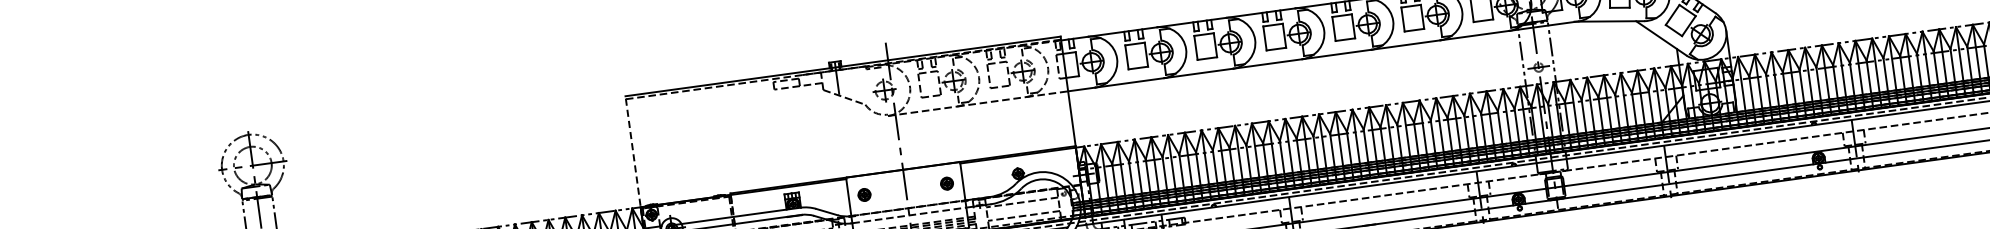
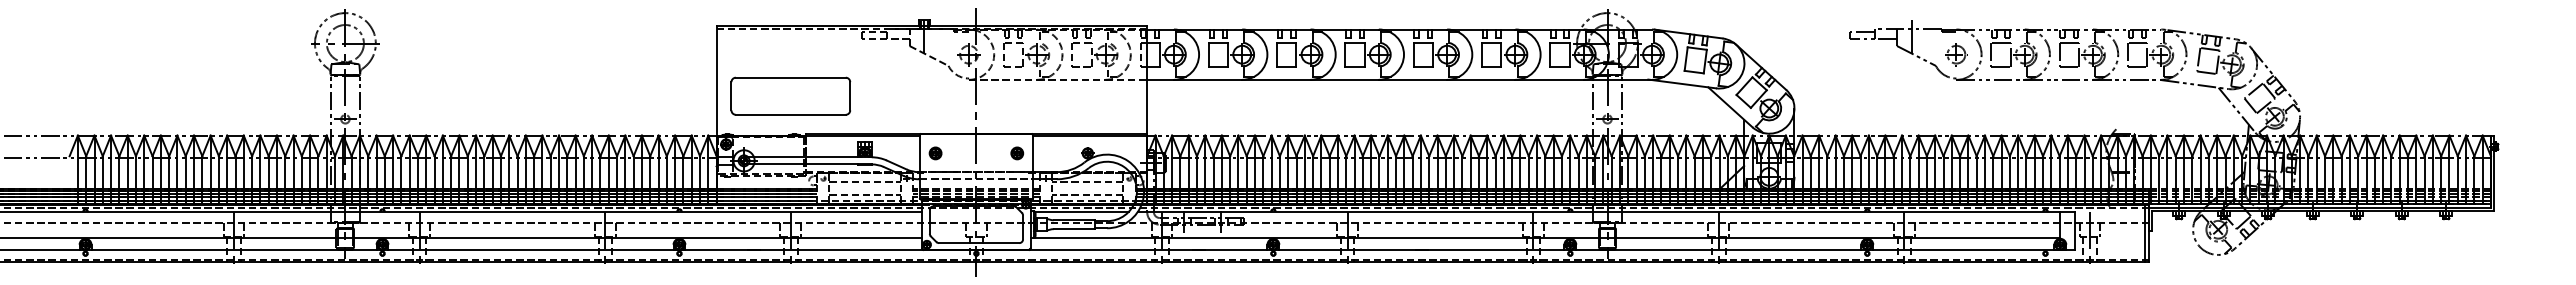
line: (632, 150) -> (716, 79), dashed -> solid
part: (709, 156) -> (790, 95), added

